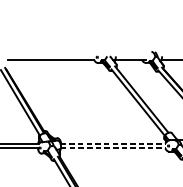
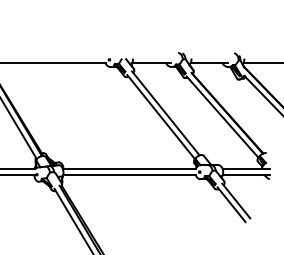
line: (113, 143) -> (129, 169), dashed -> solid
line: (113, 148) -> (130, 175), dashed -> solid

